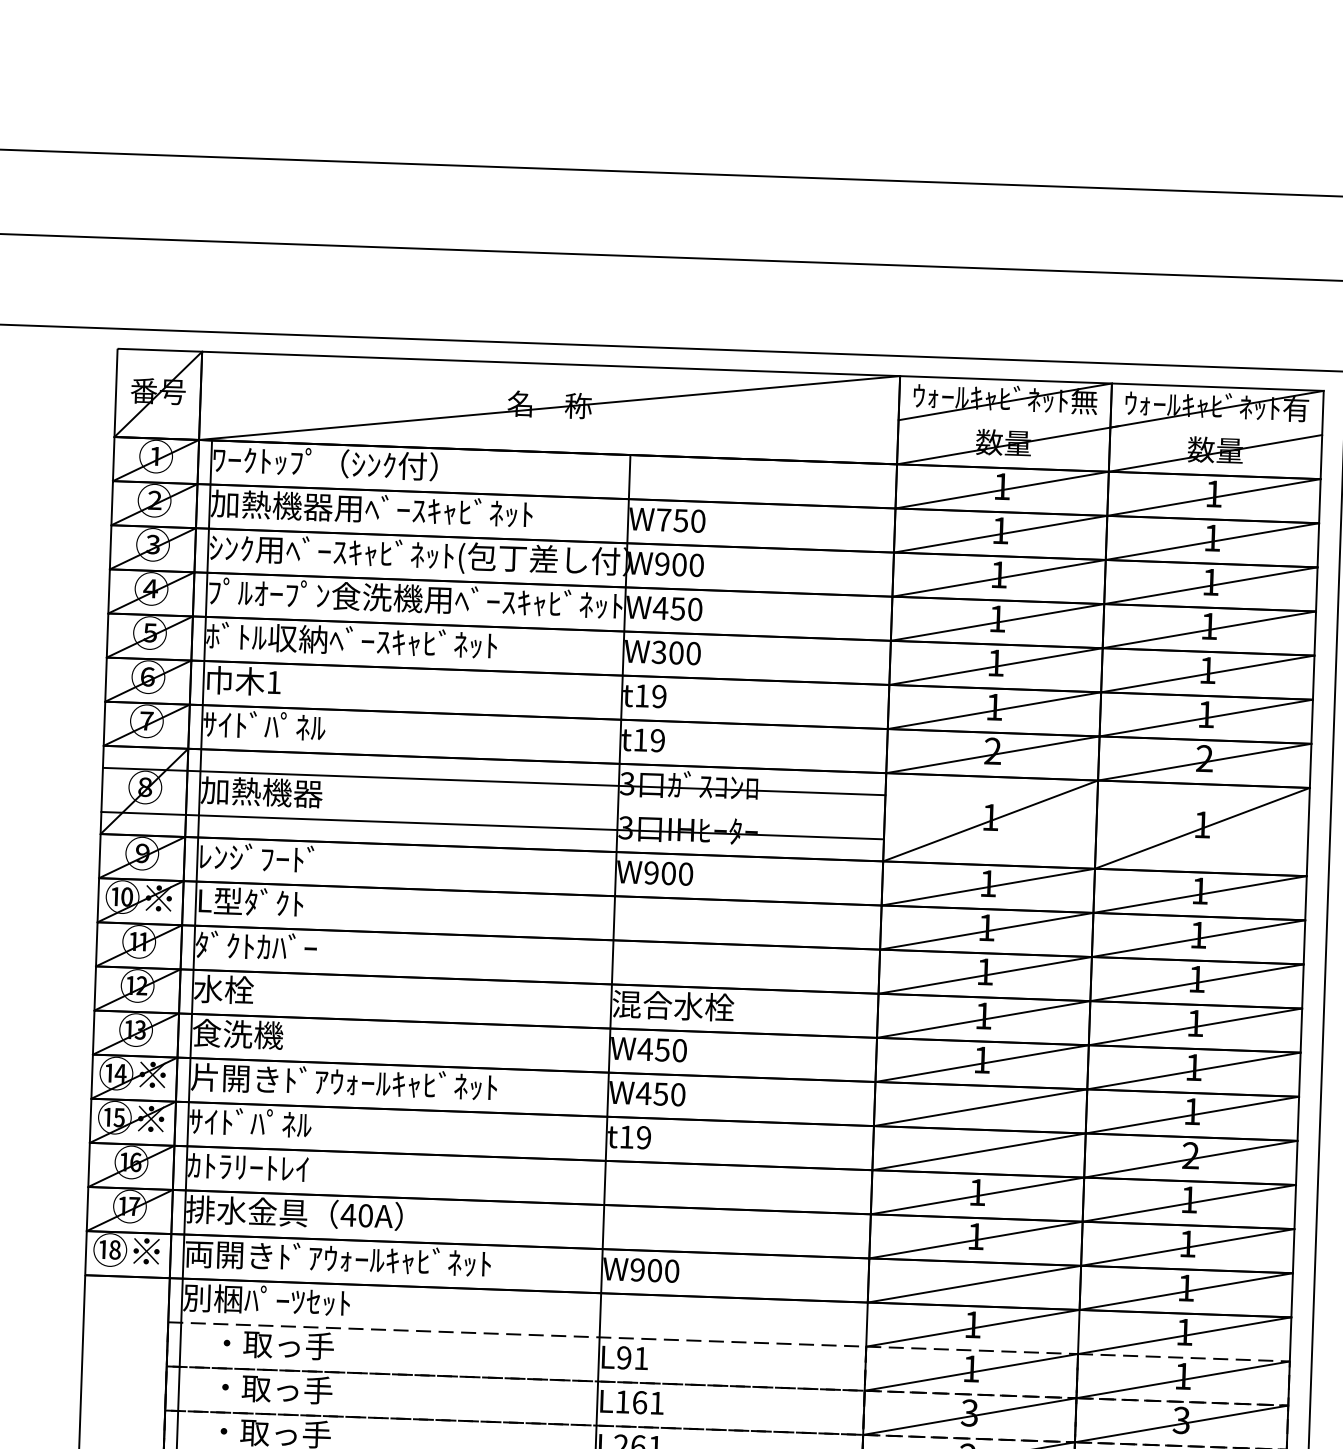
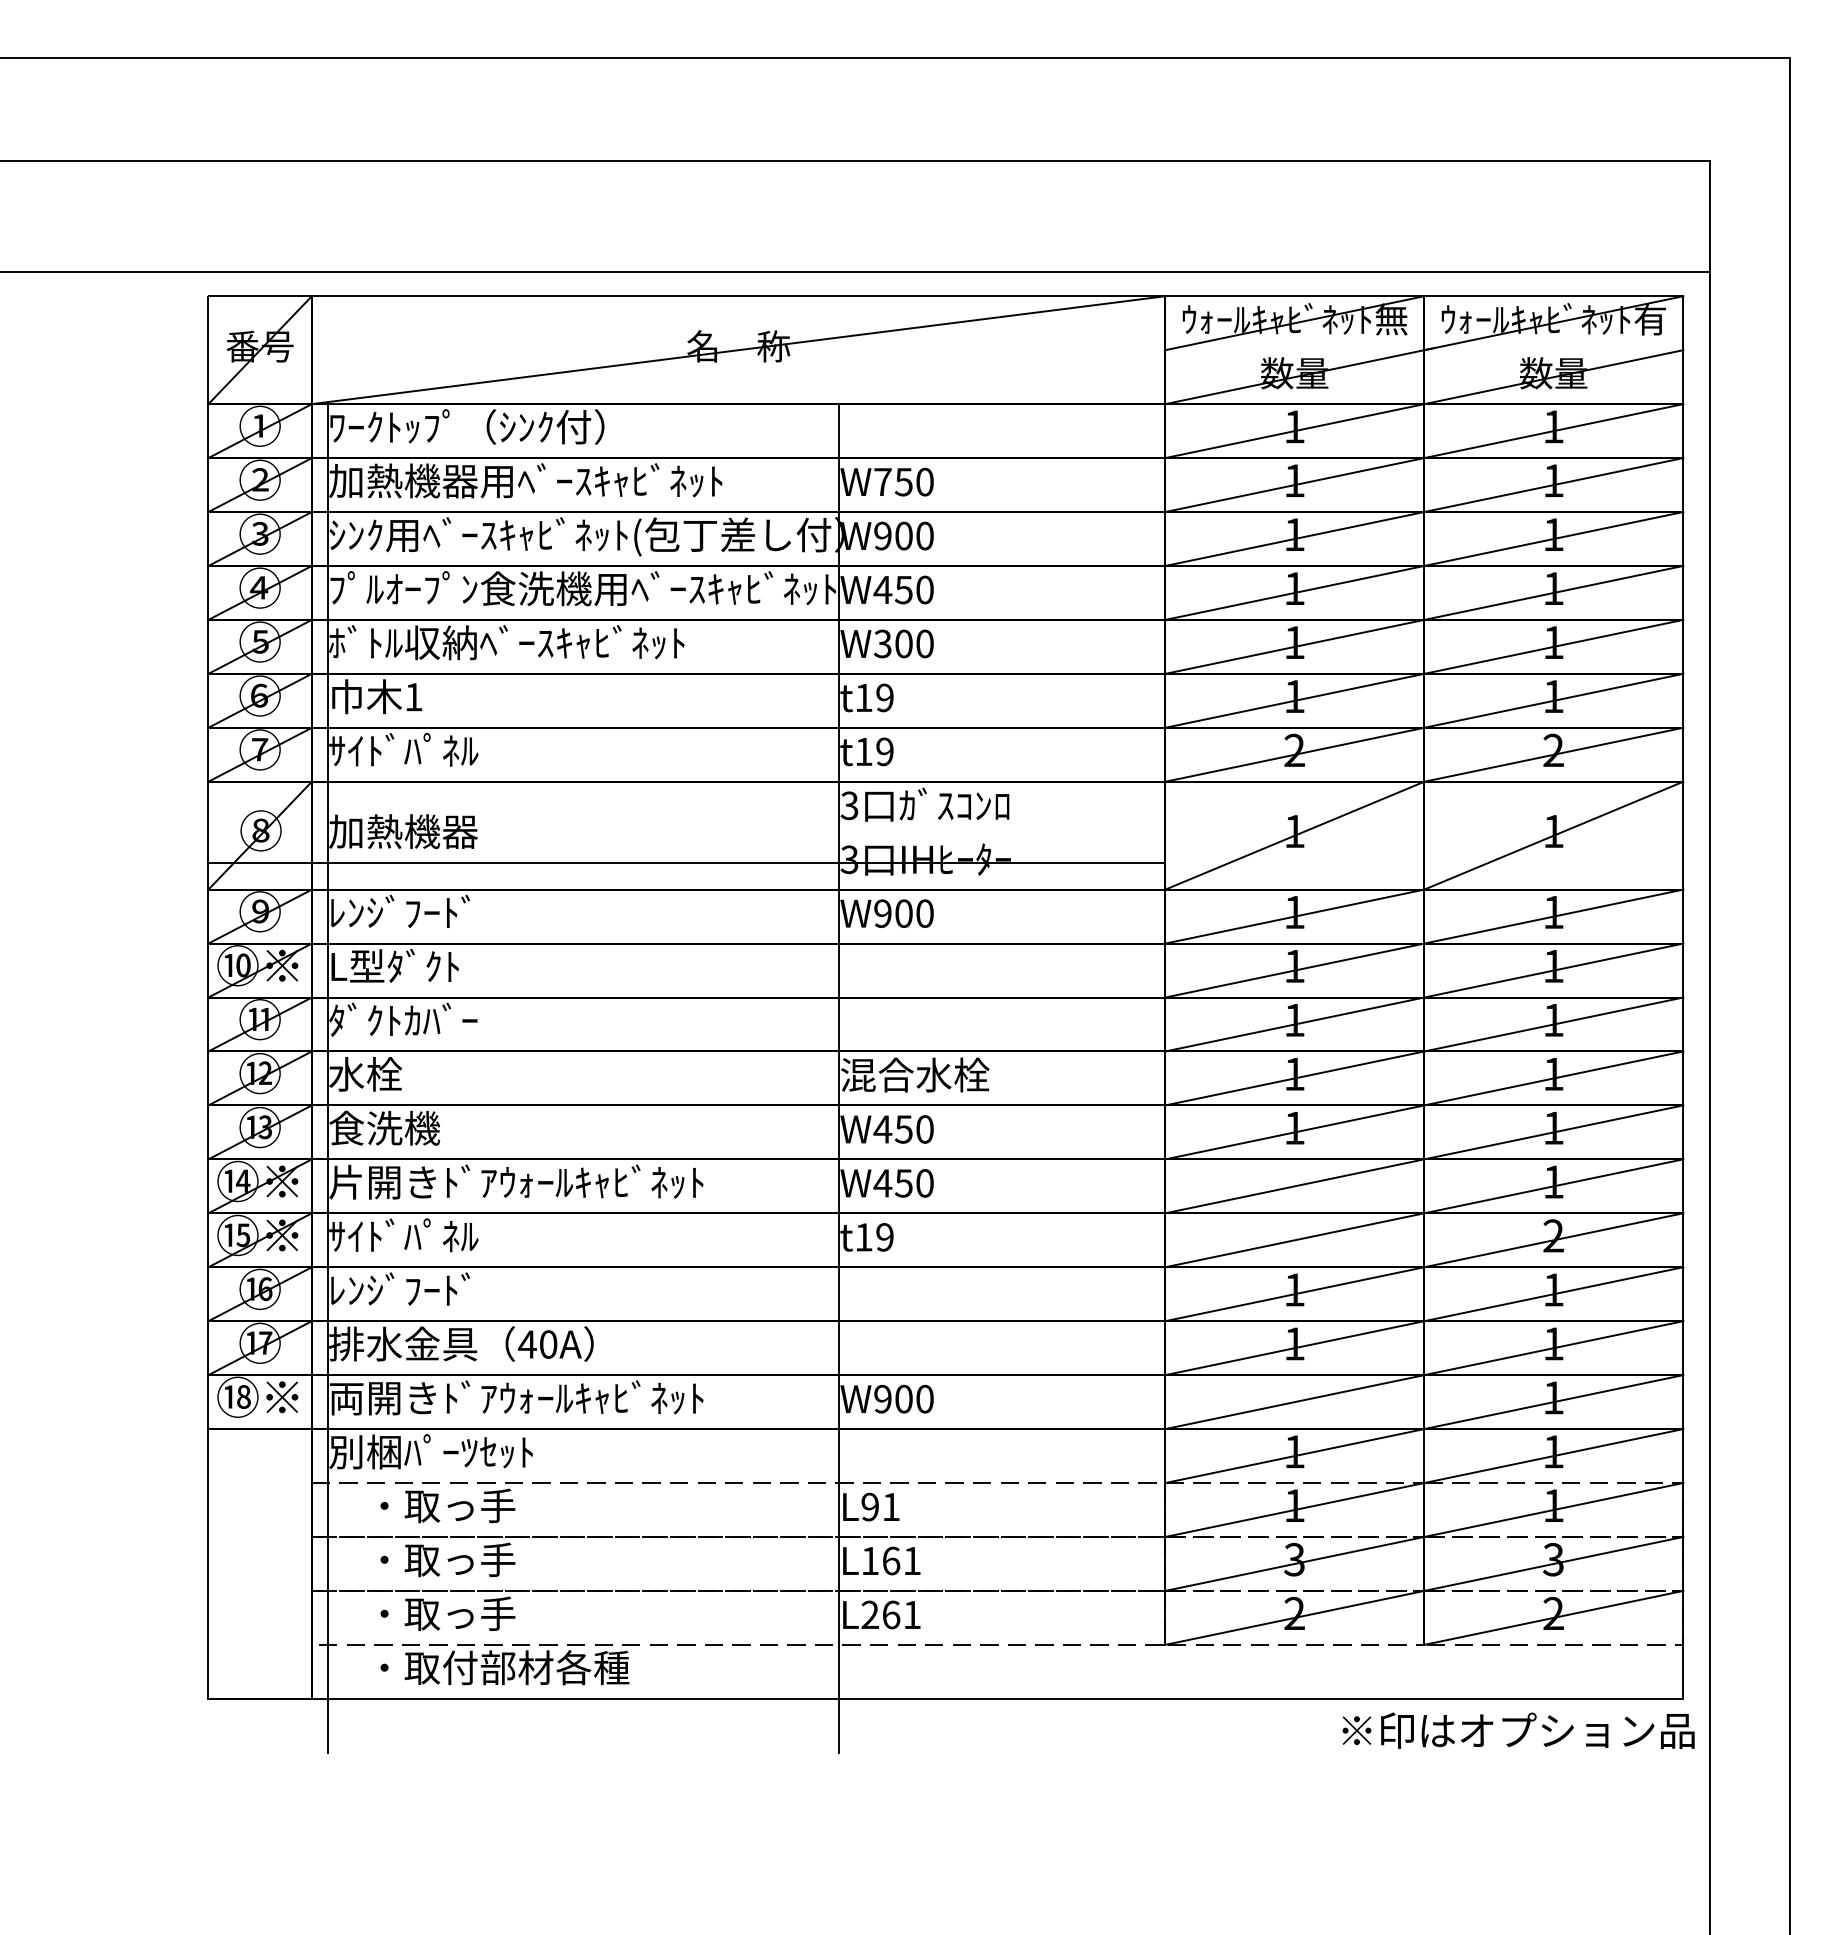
line: (493, 781) -> (686, 808), removed
text: (247, 1165) -> (402, 1288), ｶﾄﾗﾘｰﾄﾚｲ -> ﾚﾝｼﾞﾌｰﾄﾞ

